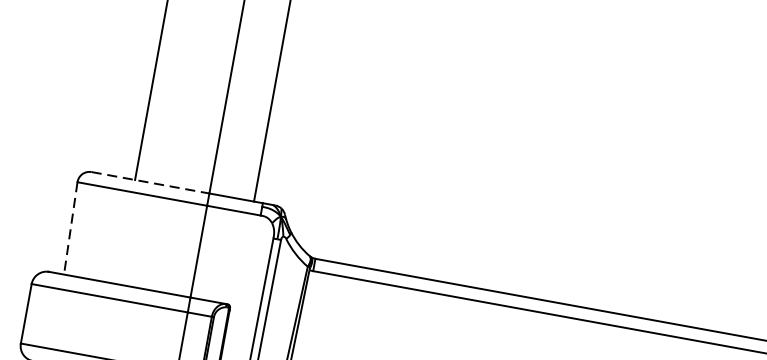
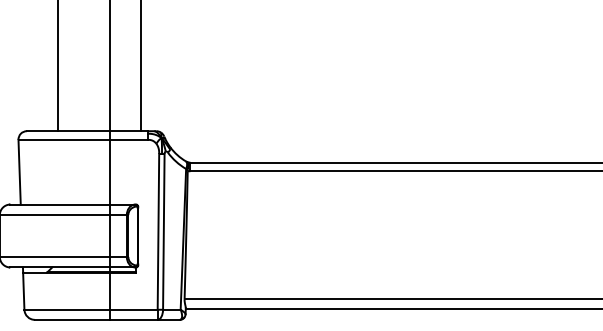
line: (150, 183) -> (68, 131), dashed -> solid
line: (70, 228) -> (19, 172), dashed -> solid

